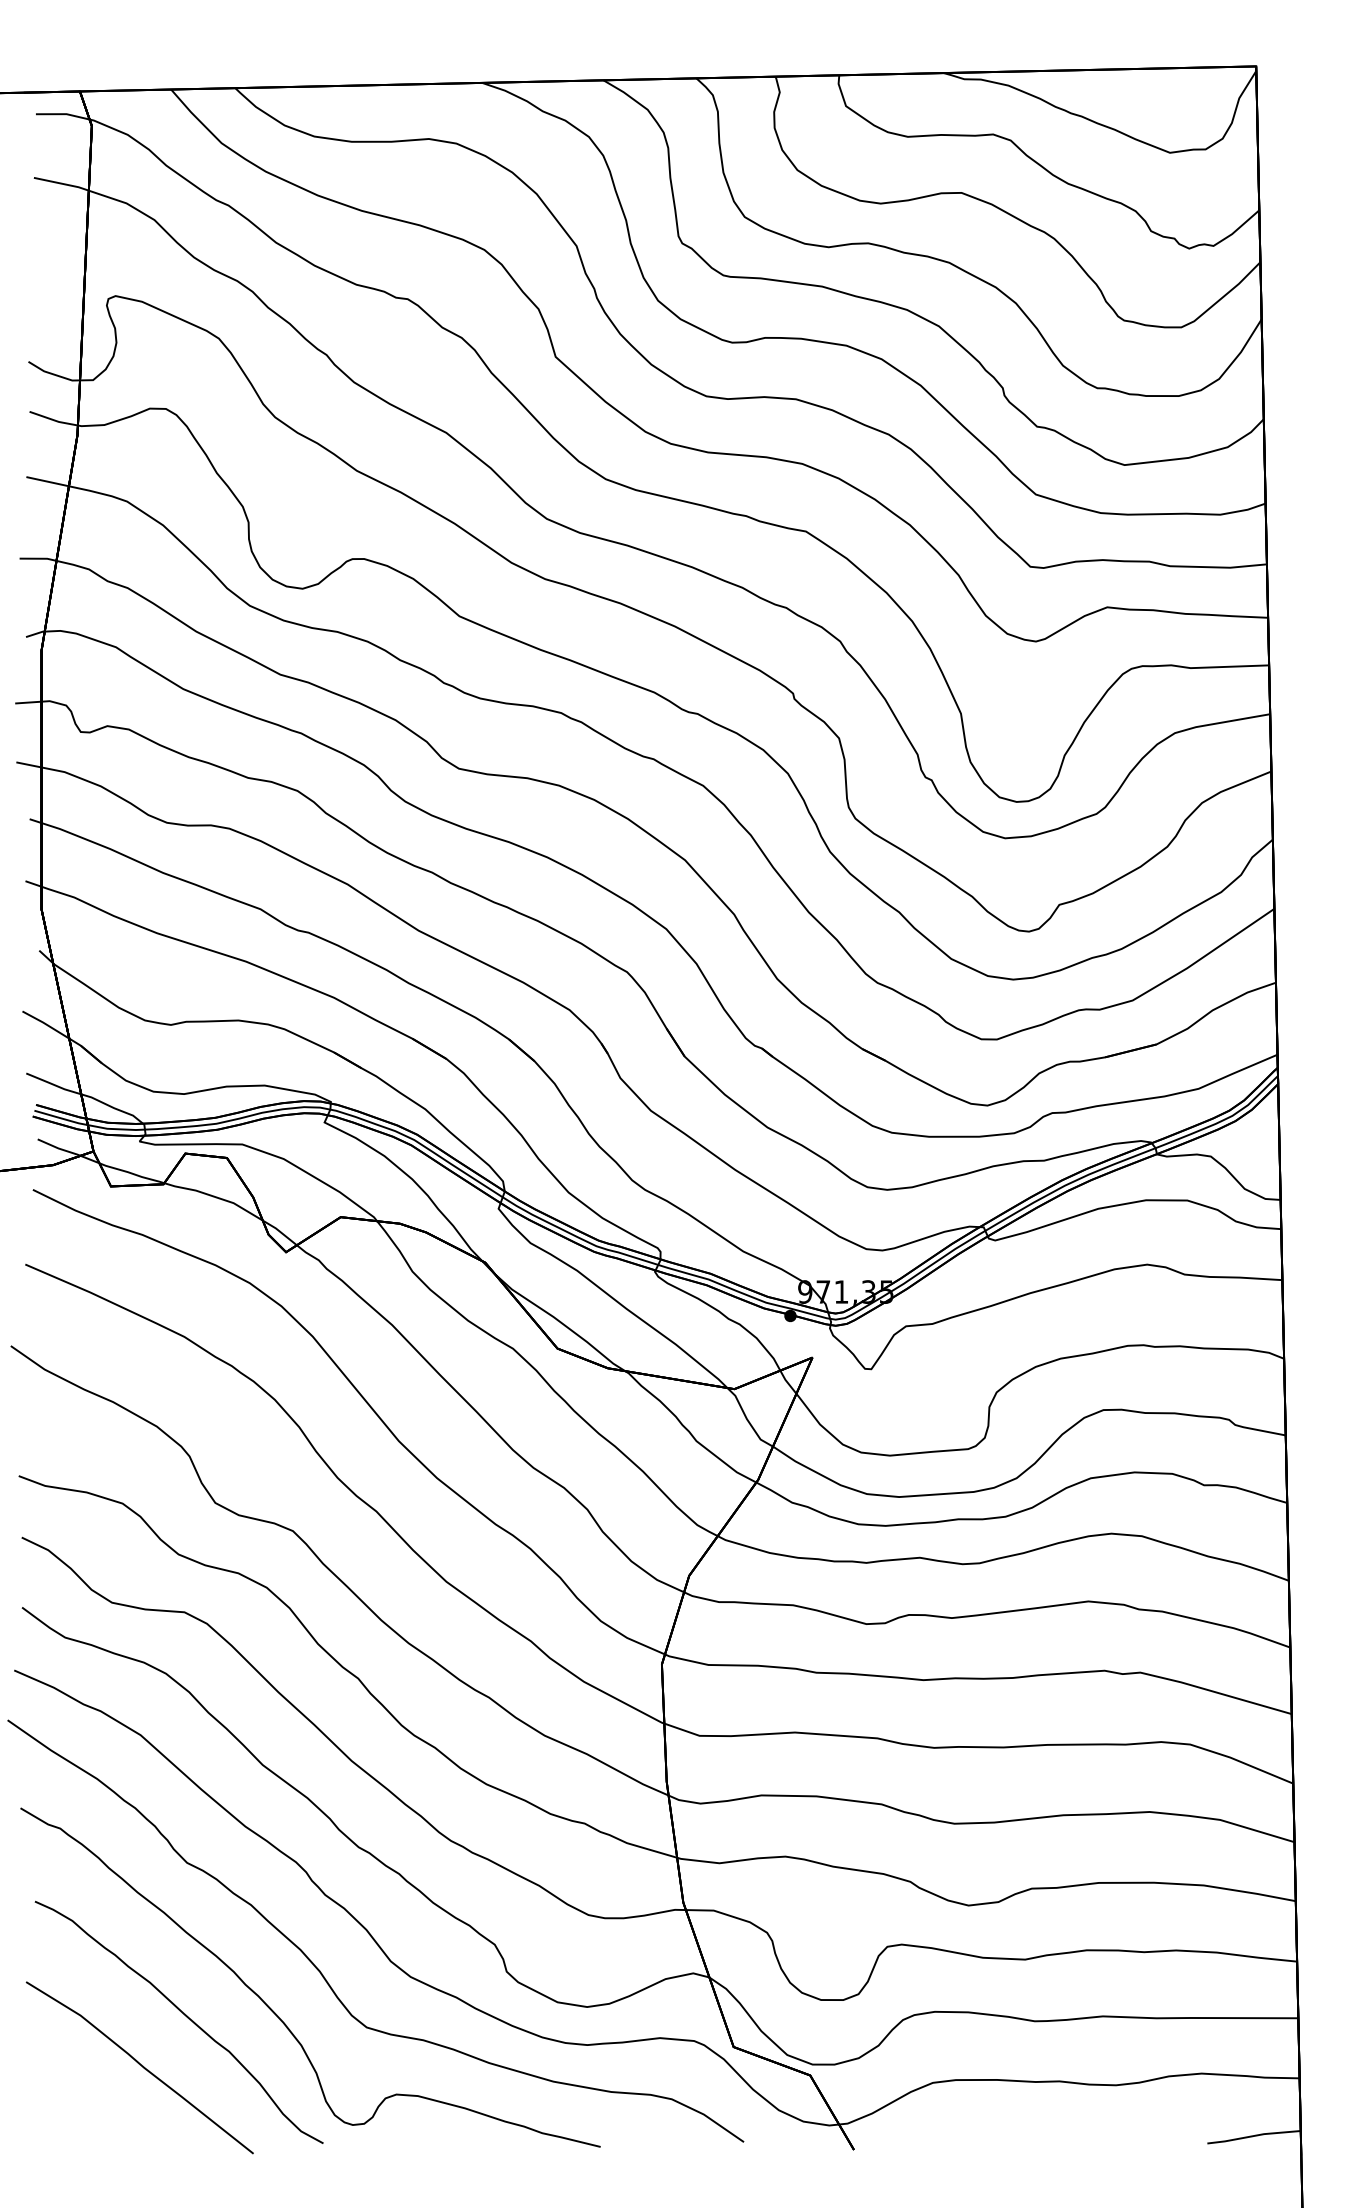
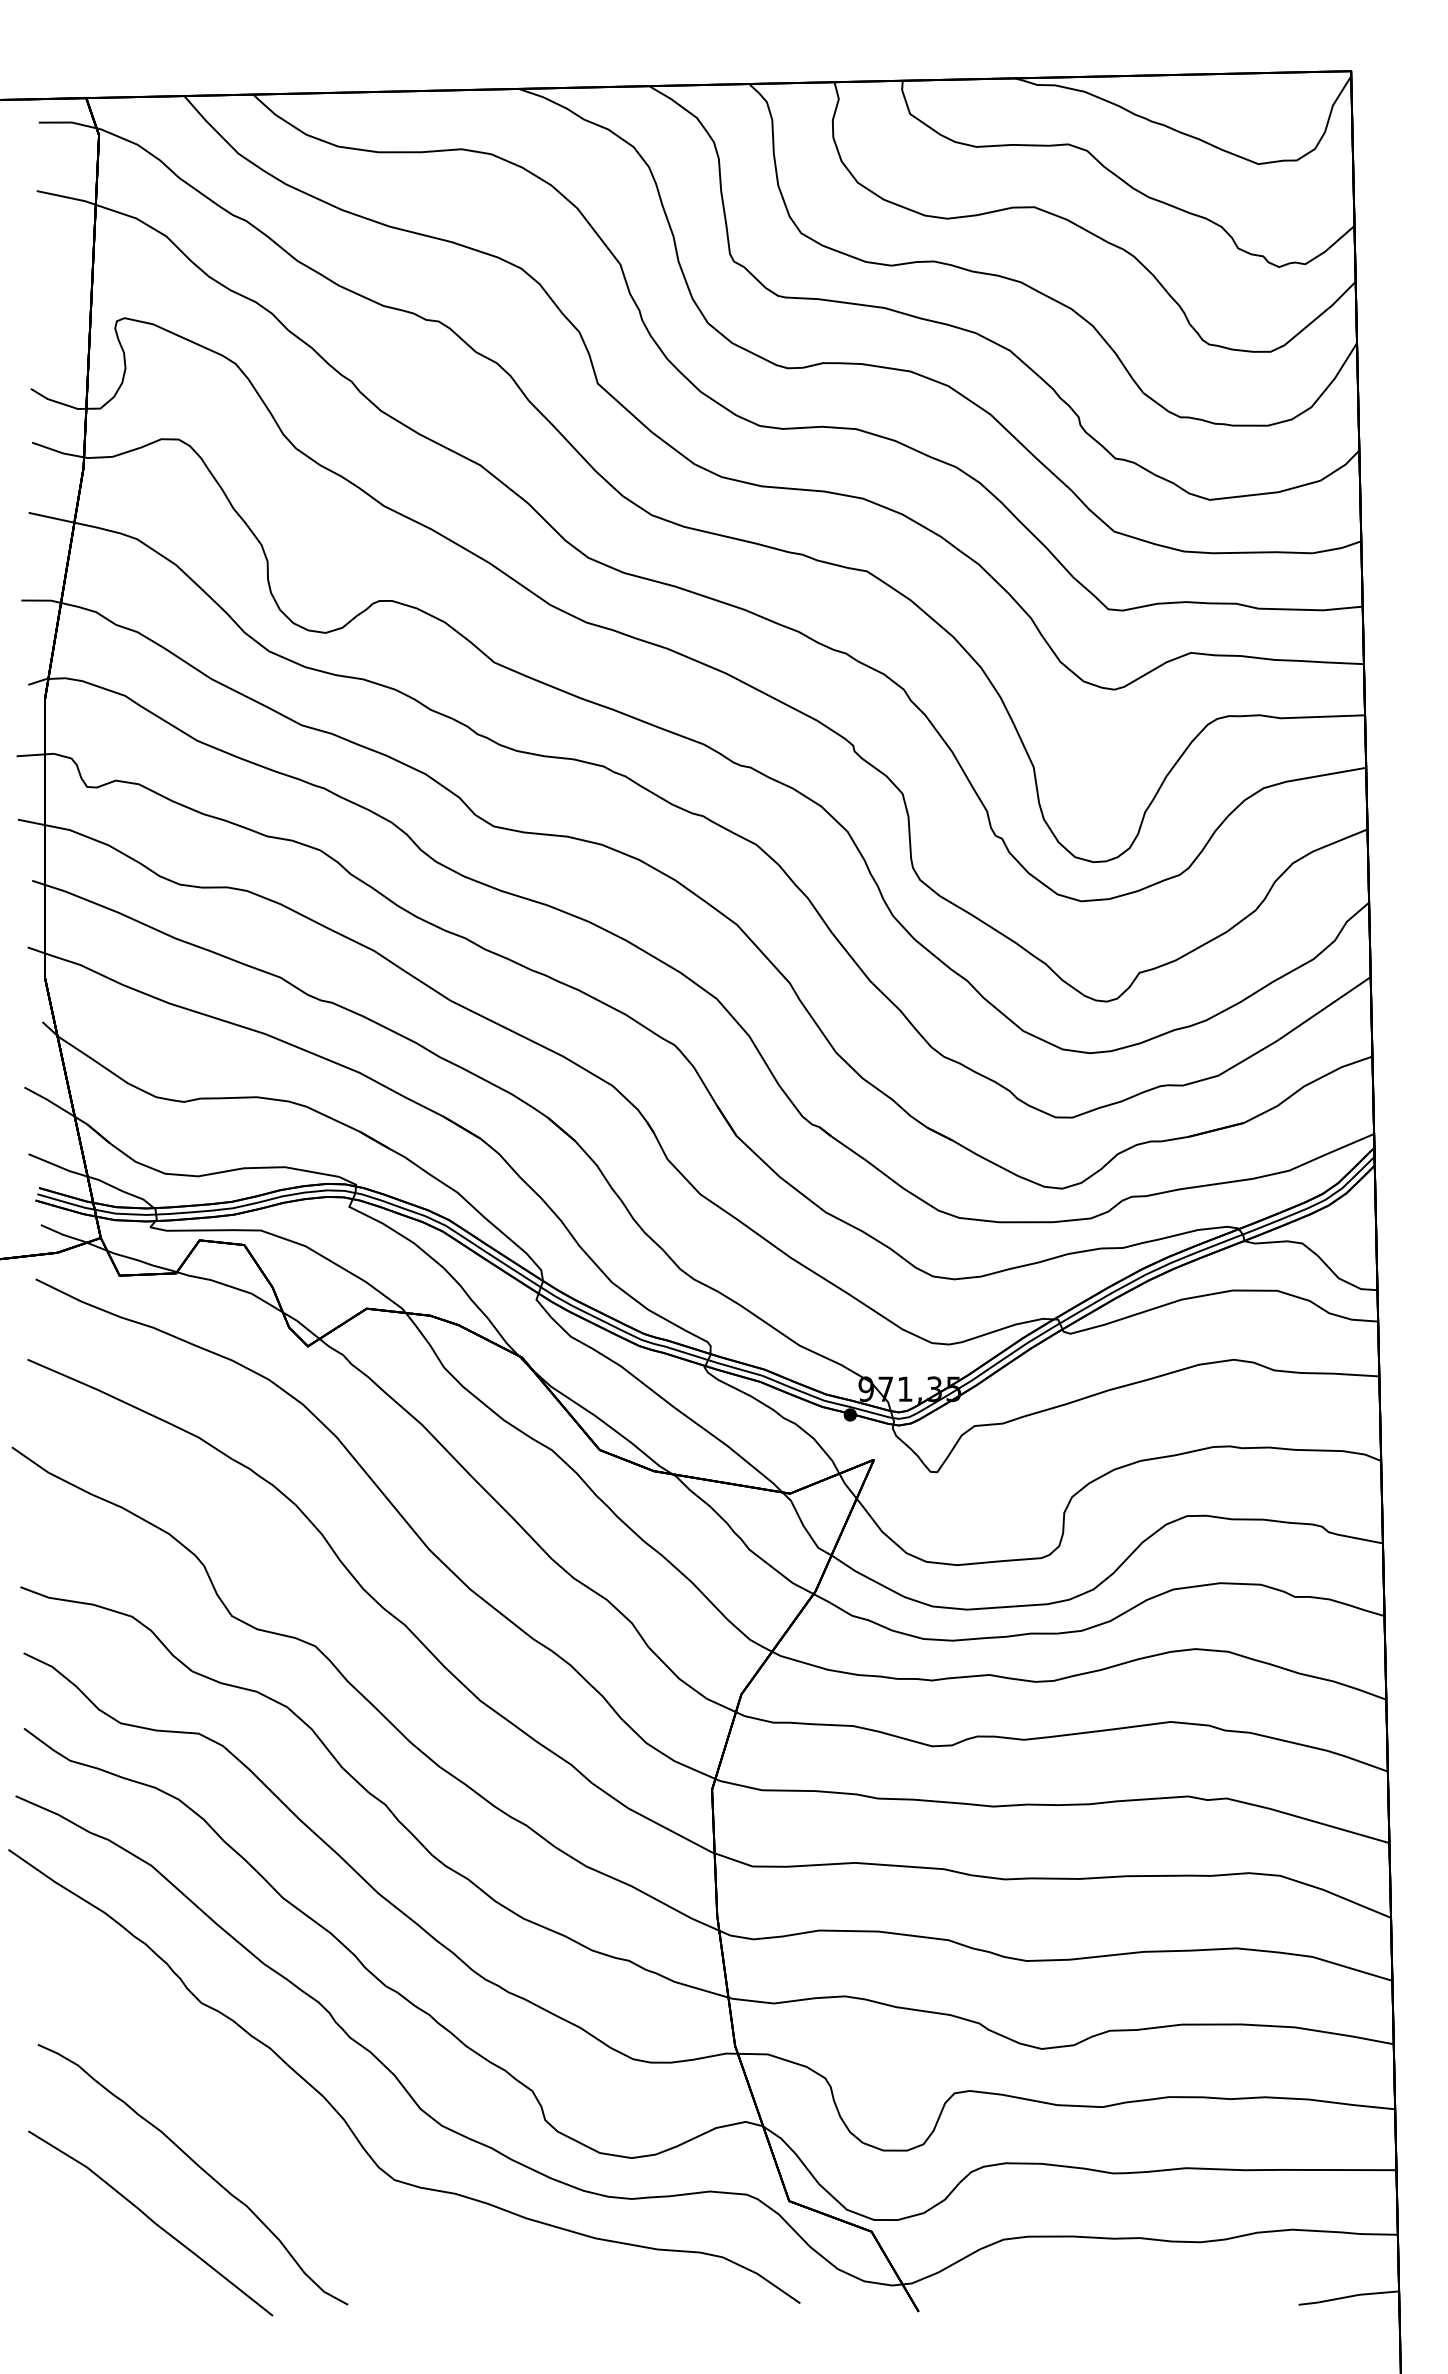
curve: (275, 2012) -> (296, 2164), removed

